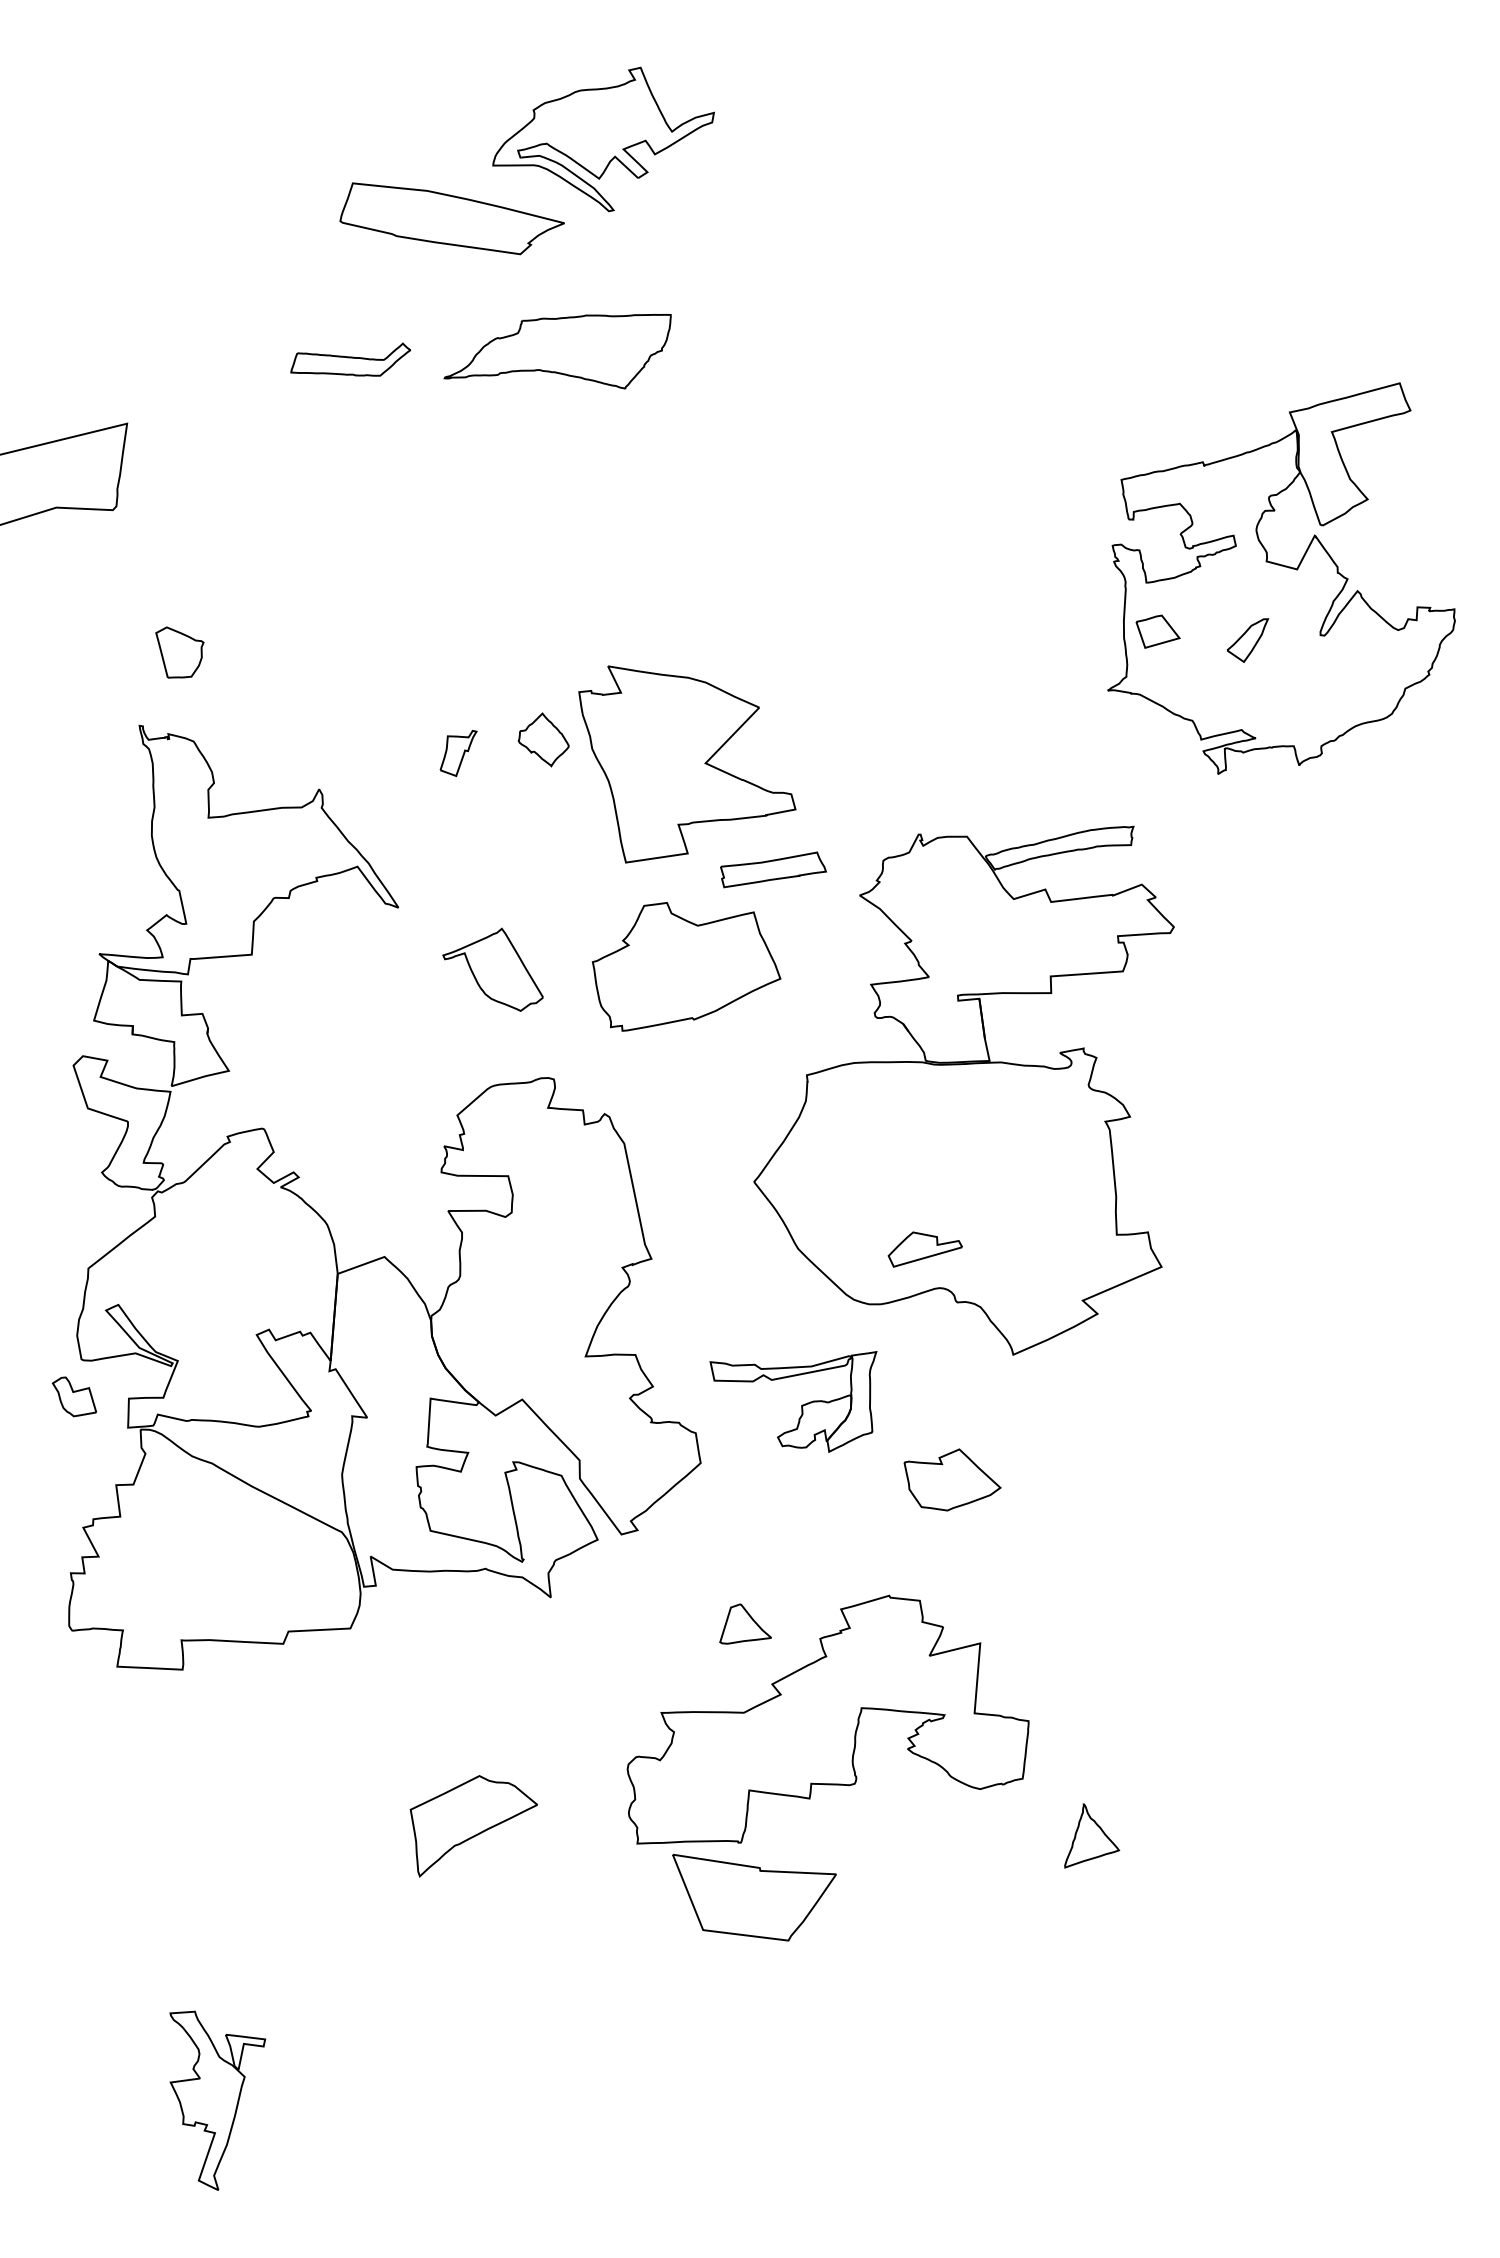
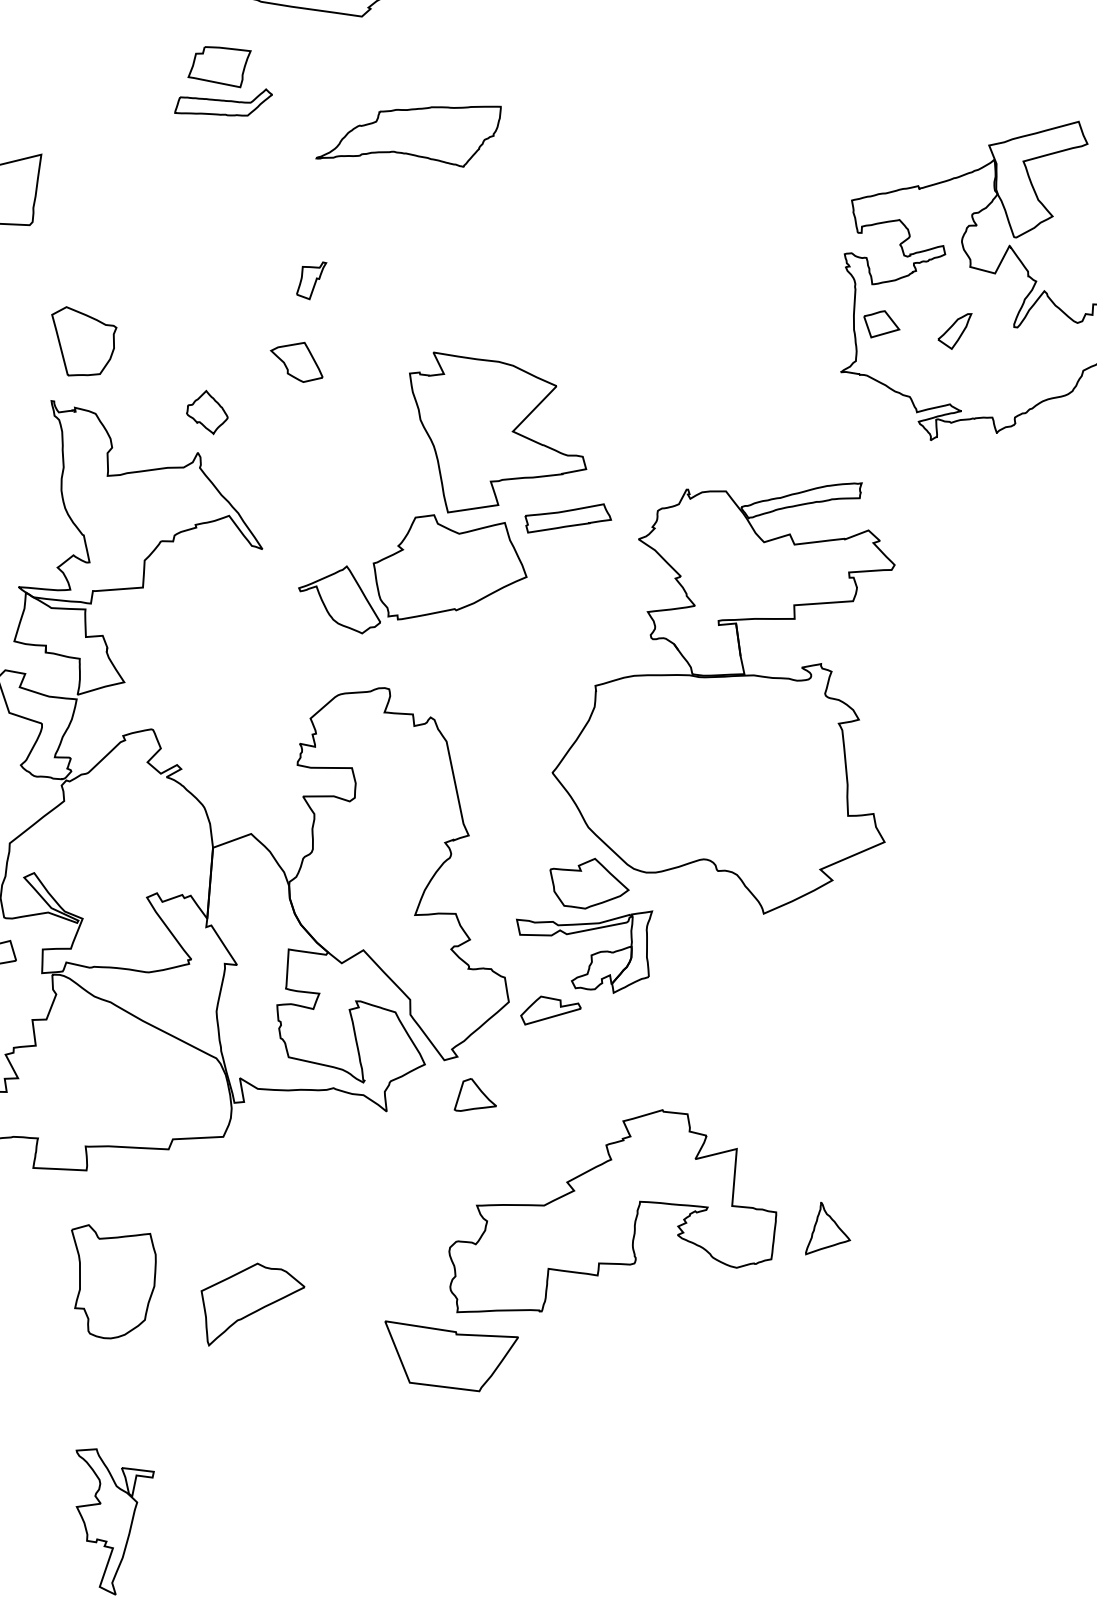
part: (345, 315) -> (219, 66), added
part: (557, 351) -> (408, 136), moved
part: (179, 652) -> (84, 341), size x1.67
part: (440, 678) -> (296, 362), added
part: (543, 739) -> (207, 412), moved
part: (458, 752) -> (311, 280), moved
part: (686, 966) -> (450, 567), moved
part: (924, 1249) -> (550, 1010), moved
part: (952, 1479) -> (589, 883), moved
part: (745, 1623) -> (475, 1094), moved
part: (215, 1805) -> (113, 1281), added
part: (473, 1826) -> (252, 1304), moved
part: (1092, 1835) -> (828, 1228), moved
part: (754, 1897) -> (451, 1356), moved

